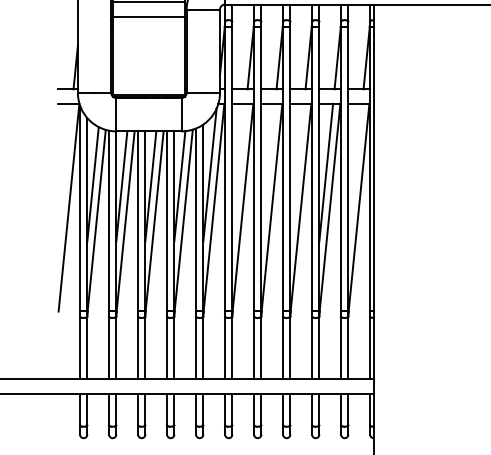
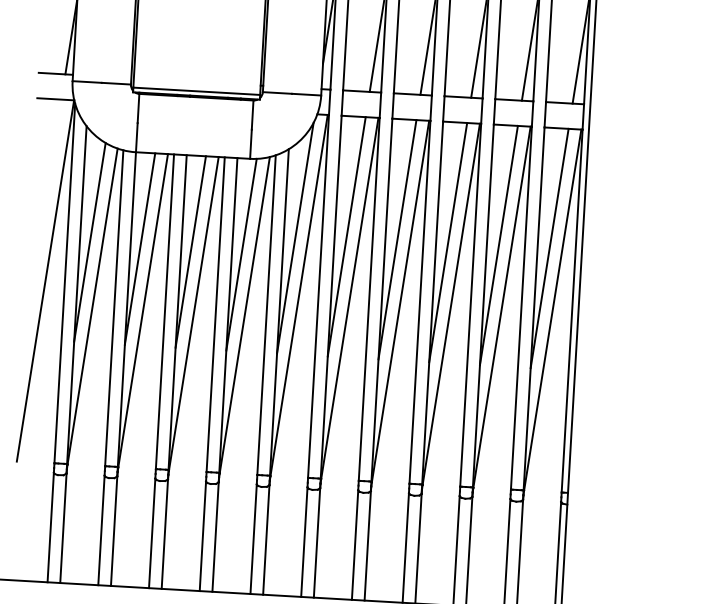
line: (239, 172) -> (347, 236), added
line: (268, 172) -> (397, 239), added
line: (297, 172) -> (448, 242), added
line: (355, 172) -> (550, 248), added

